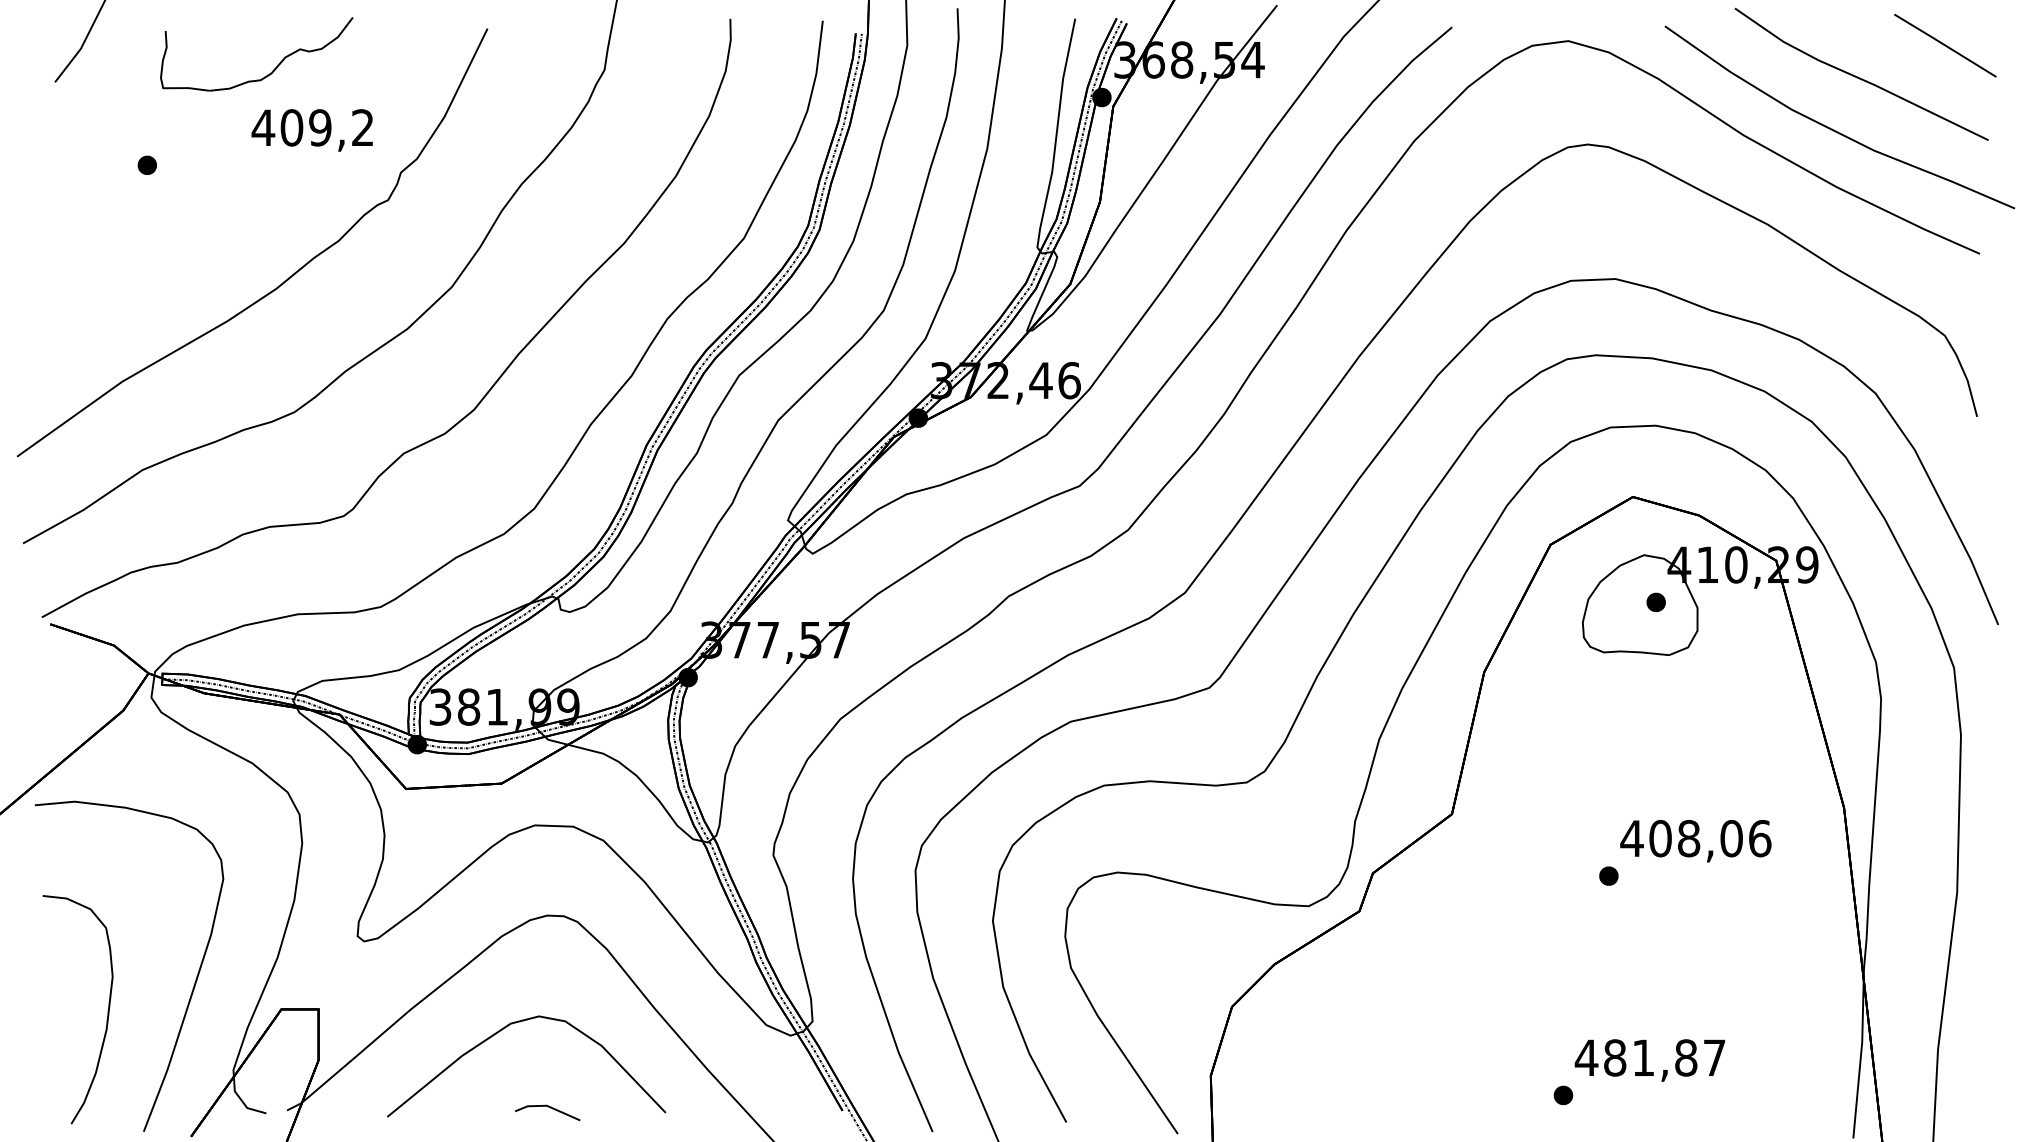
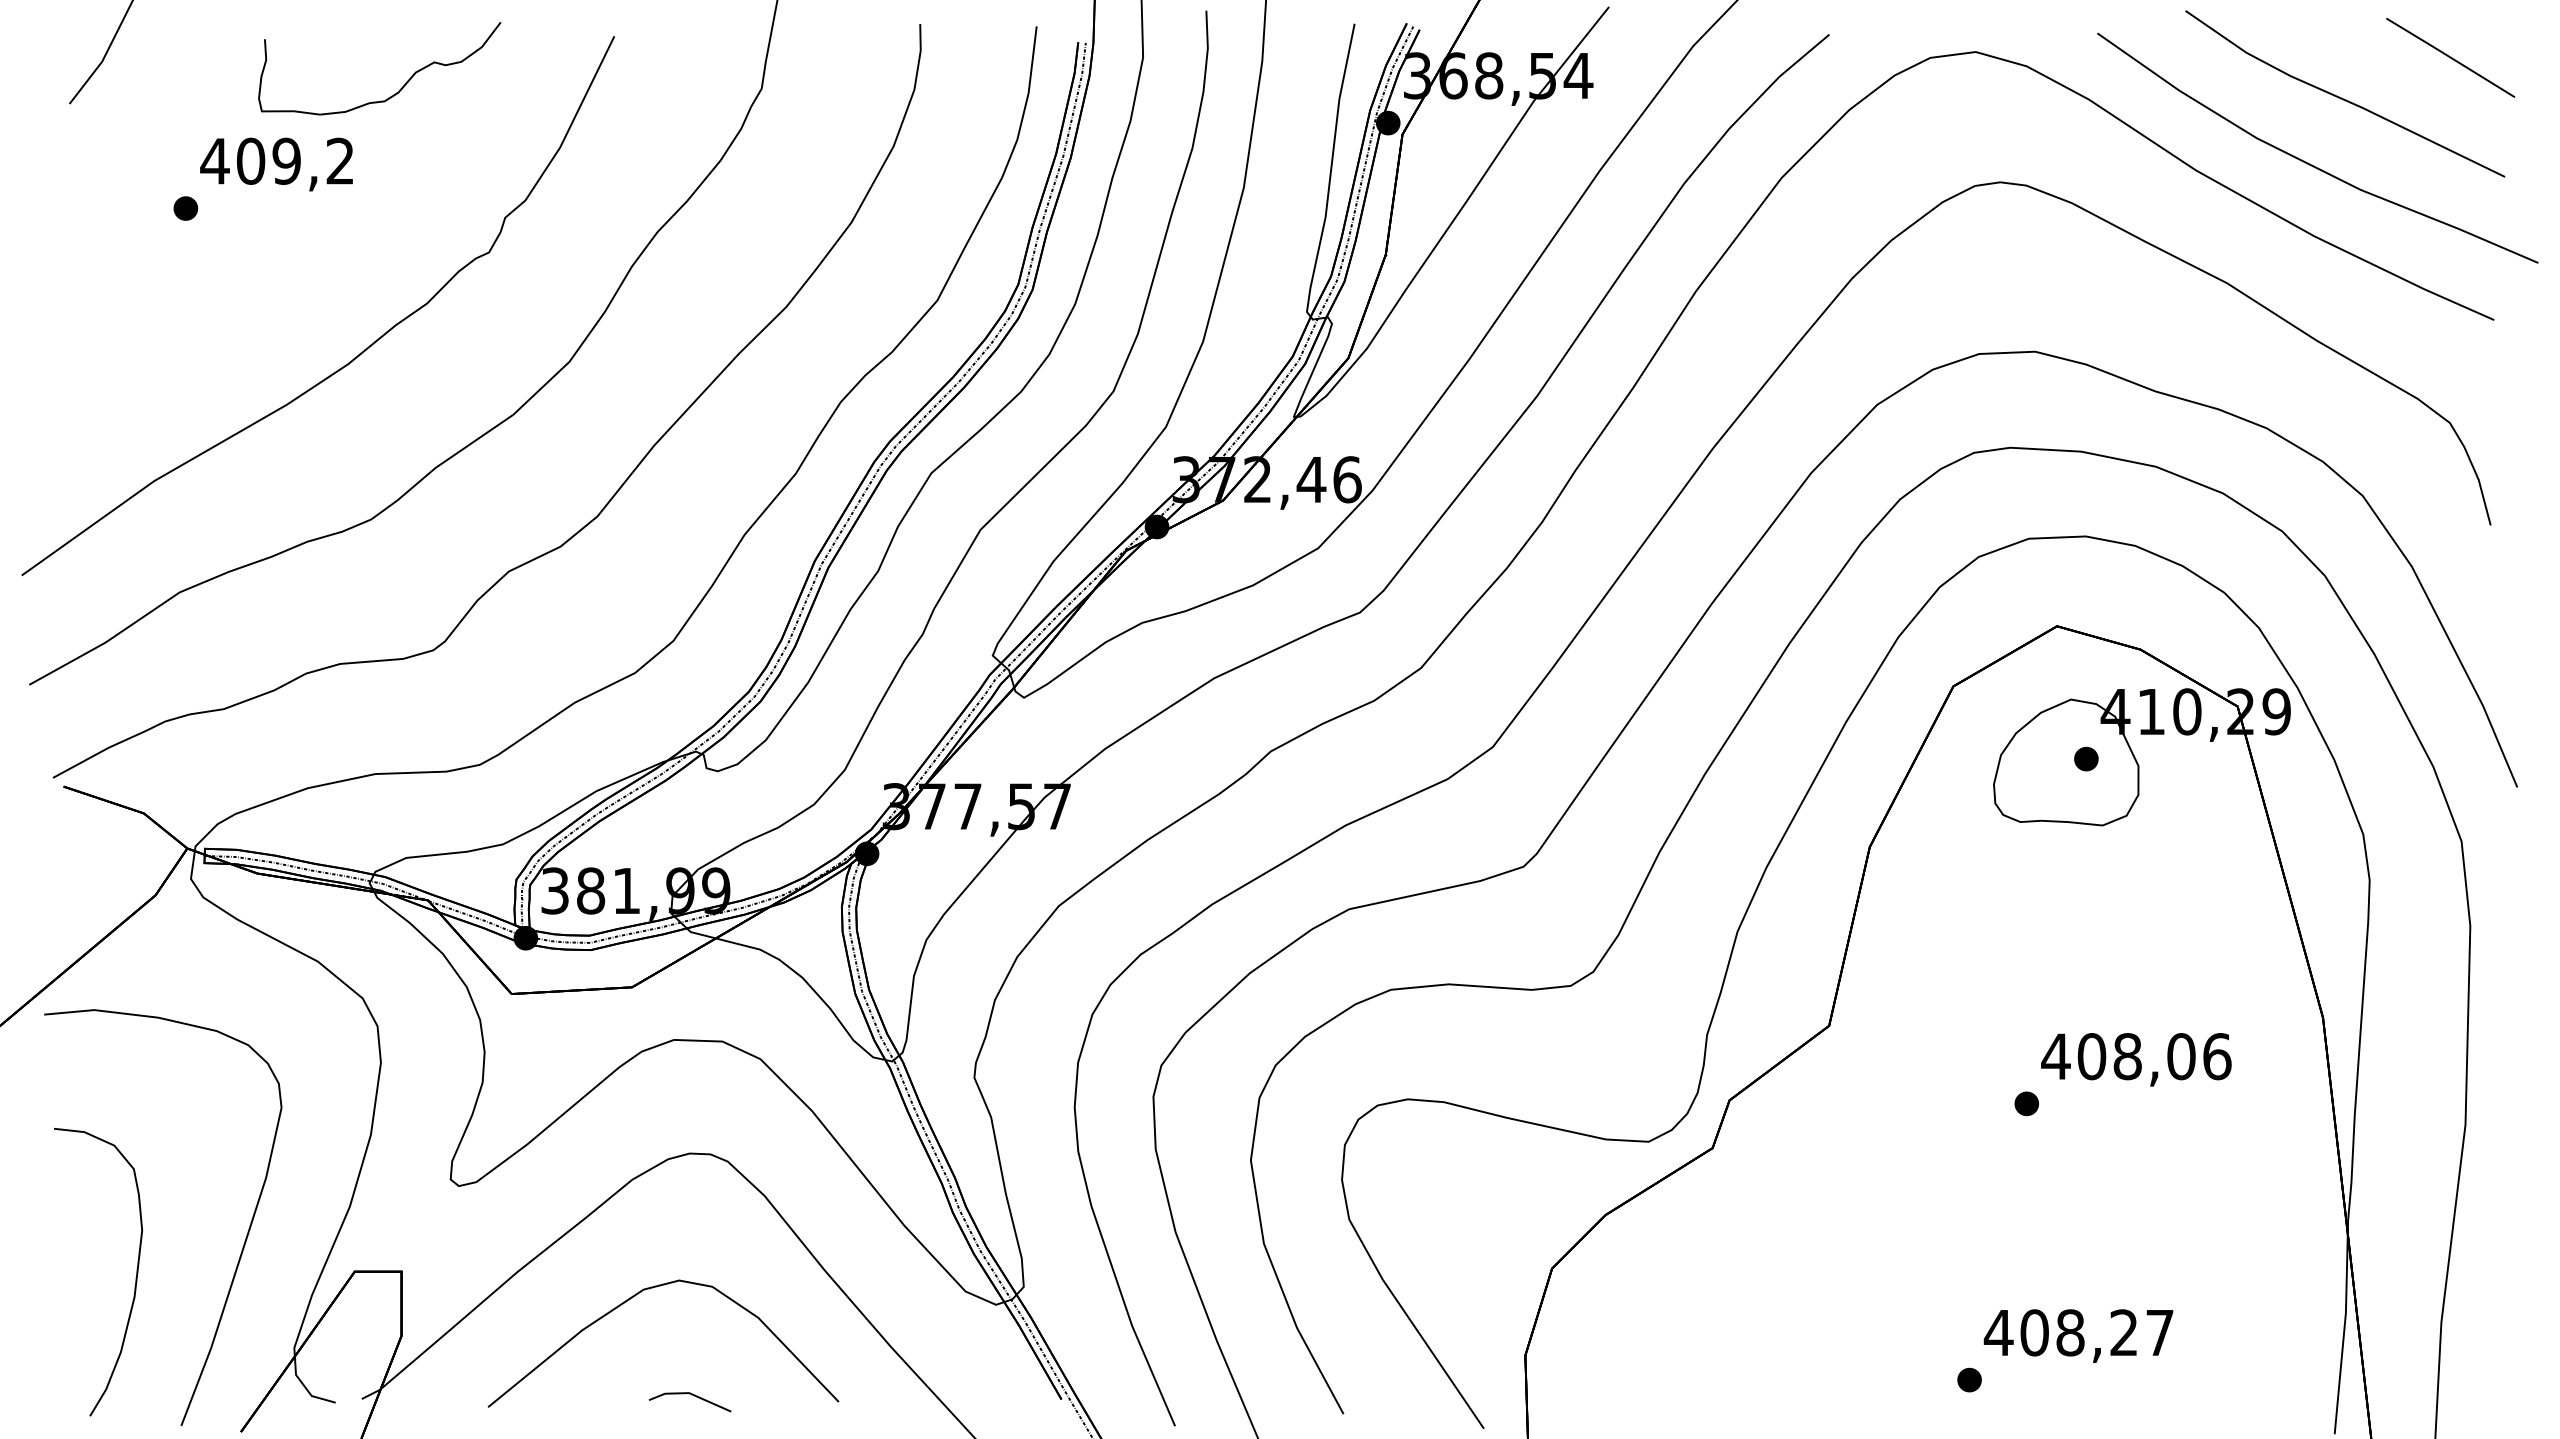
part: (273, 70) -> (400, 88), moved
text: (312, 130) -> (276, 164), moved
text: (1650, 1057) -> (2079, 1332), 481,87 -> 408,27

